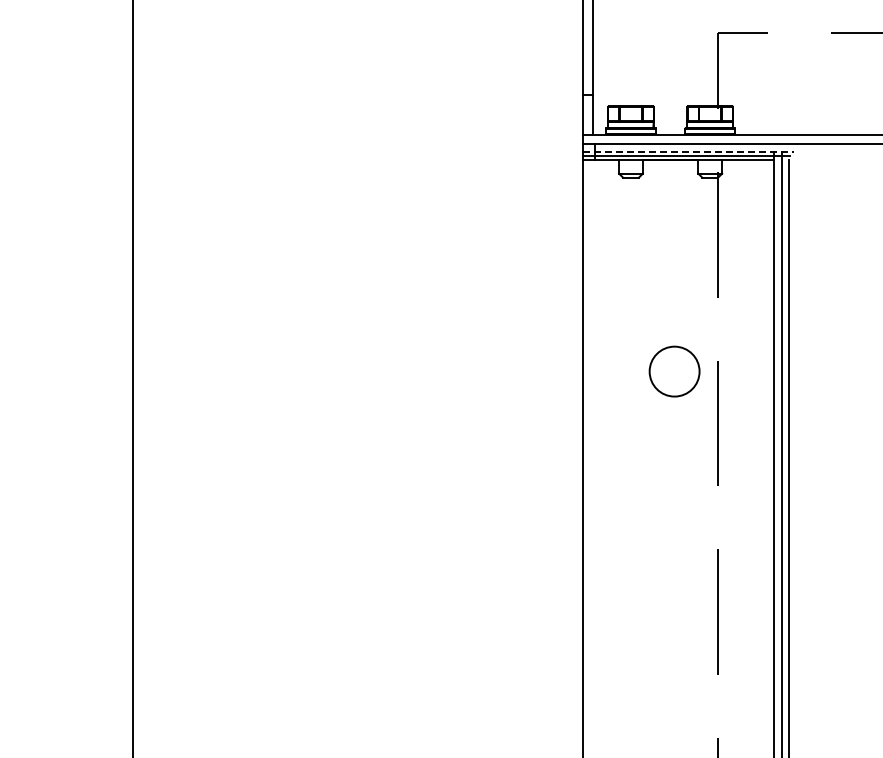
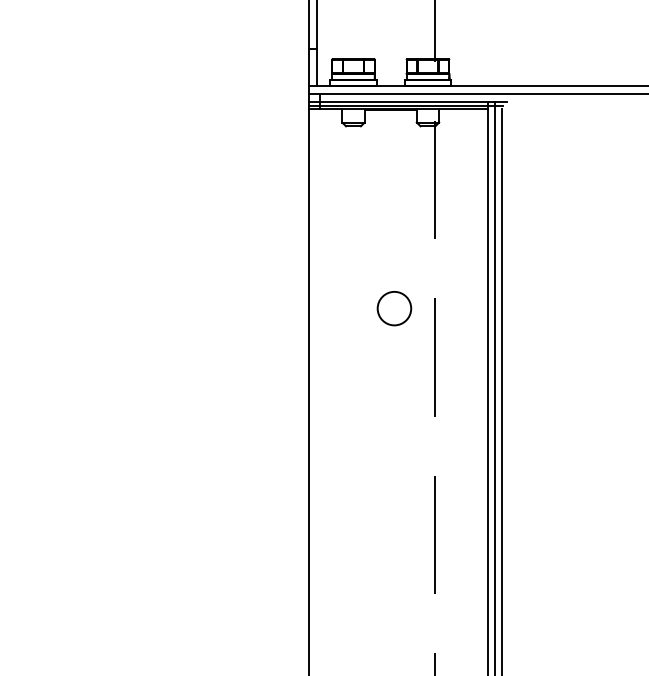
line: (689, 151) -> (408, 101), dashed -> solid
circle: (674, 371) -> (394, 308), size x0.71

